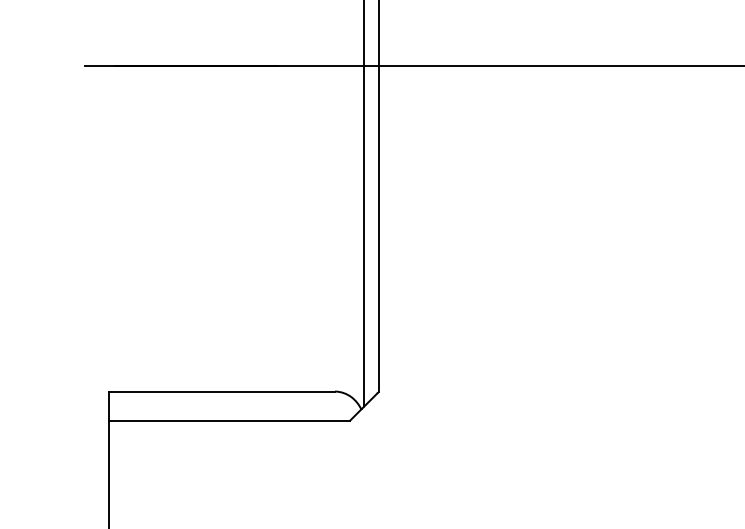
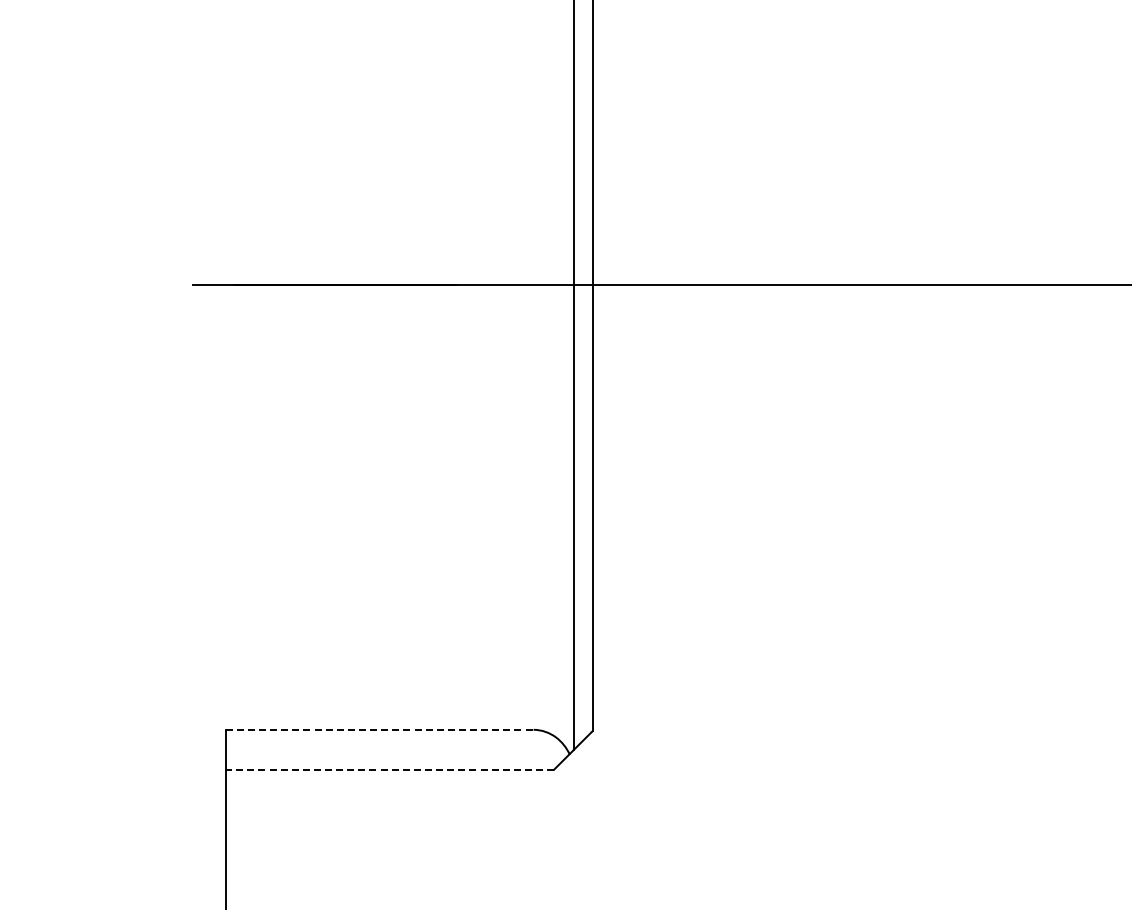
line: (222, 391) -> (379, 729), solid -> dashed
line: (229, 420) -> (389, 769), solid -> dashed

